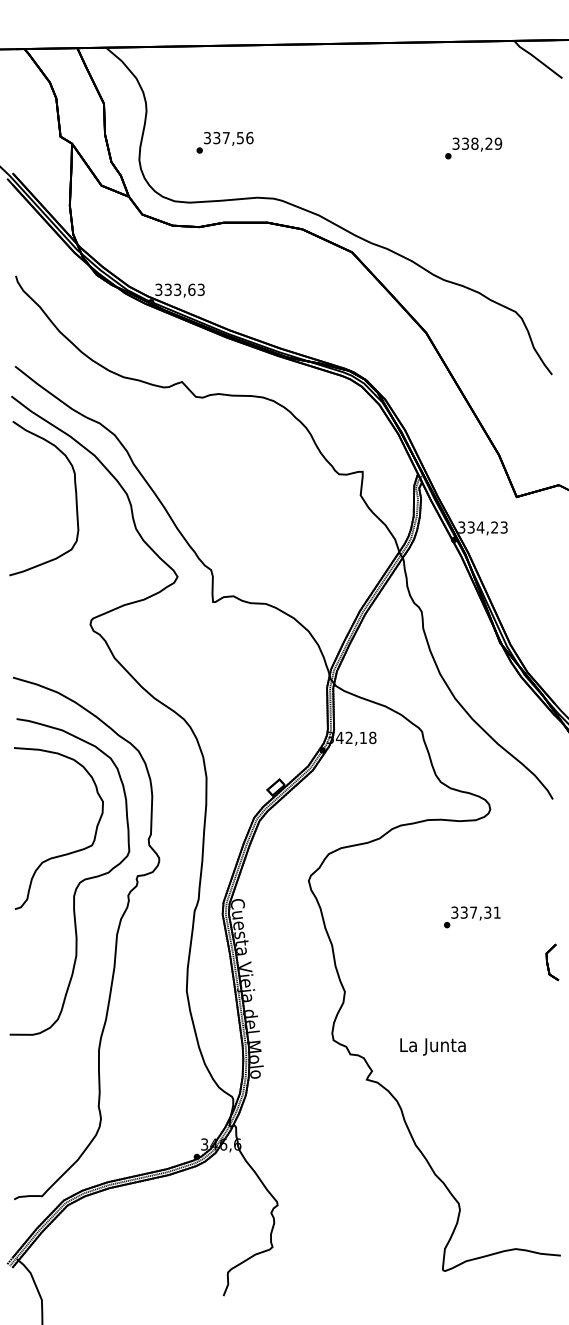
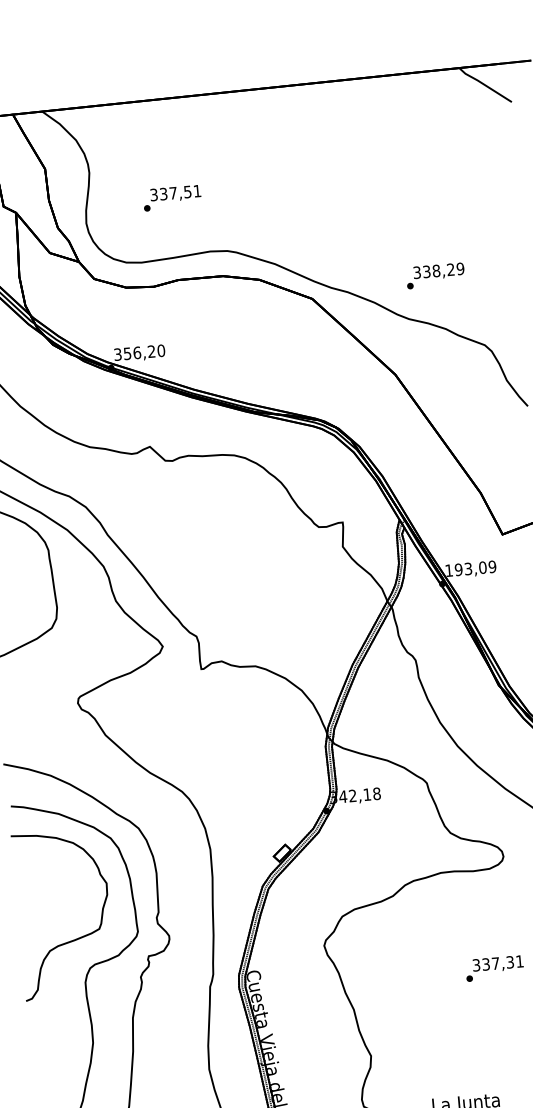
text: (249, 137) -> (197, 190), 337,56 -> 337,51
text: (473, 148) -> (435, 275), moved
text: (184, 289) -> (144, 351), 333,63 -> 356,20
text: (482, 527) -> (470, 568), 334,23 -> 193,09

